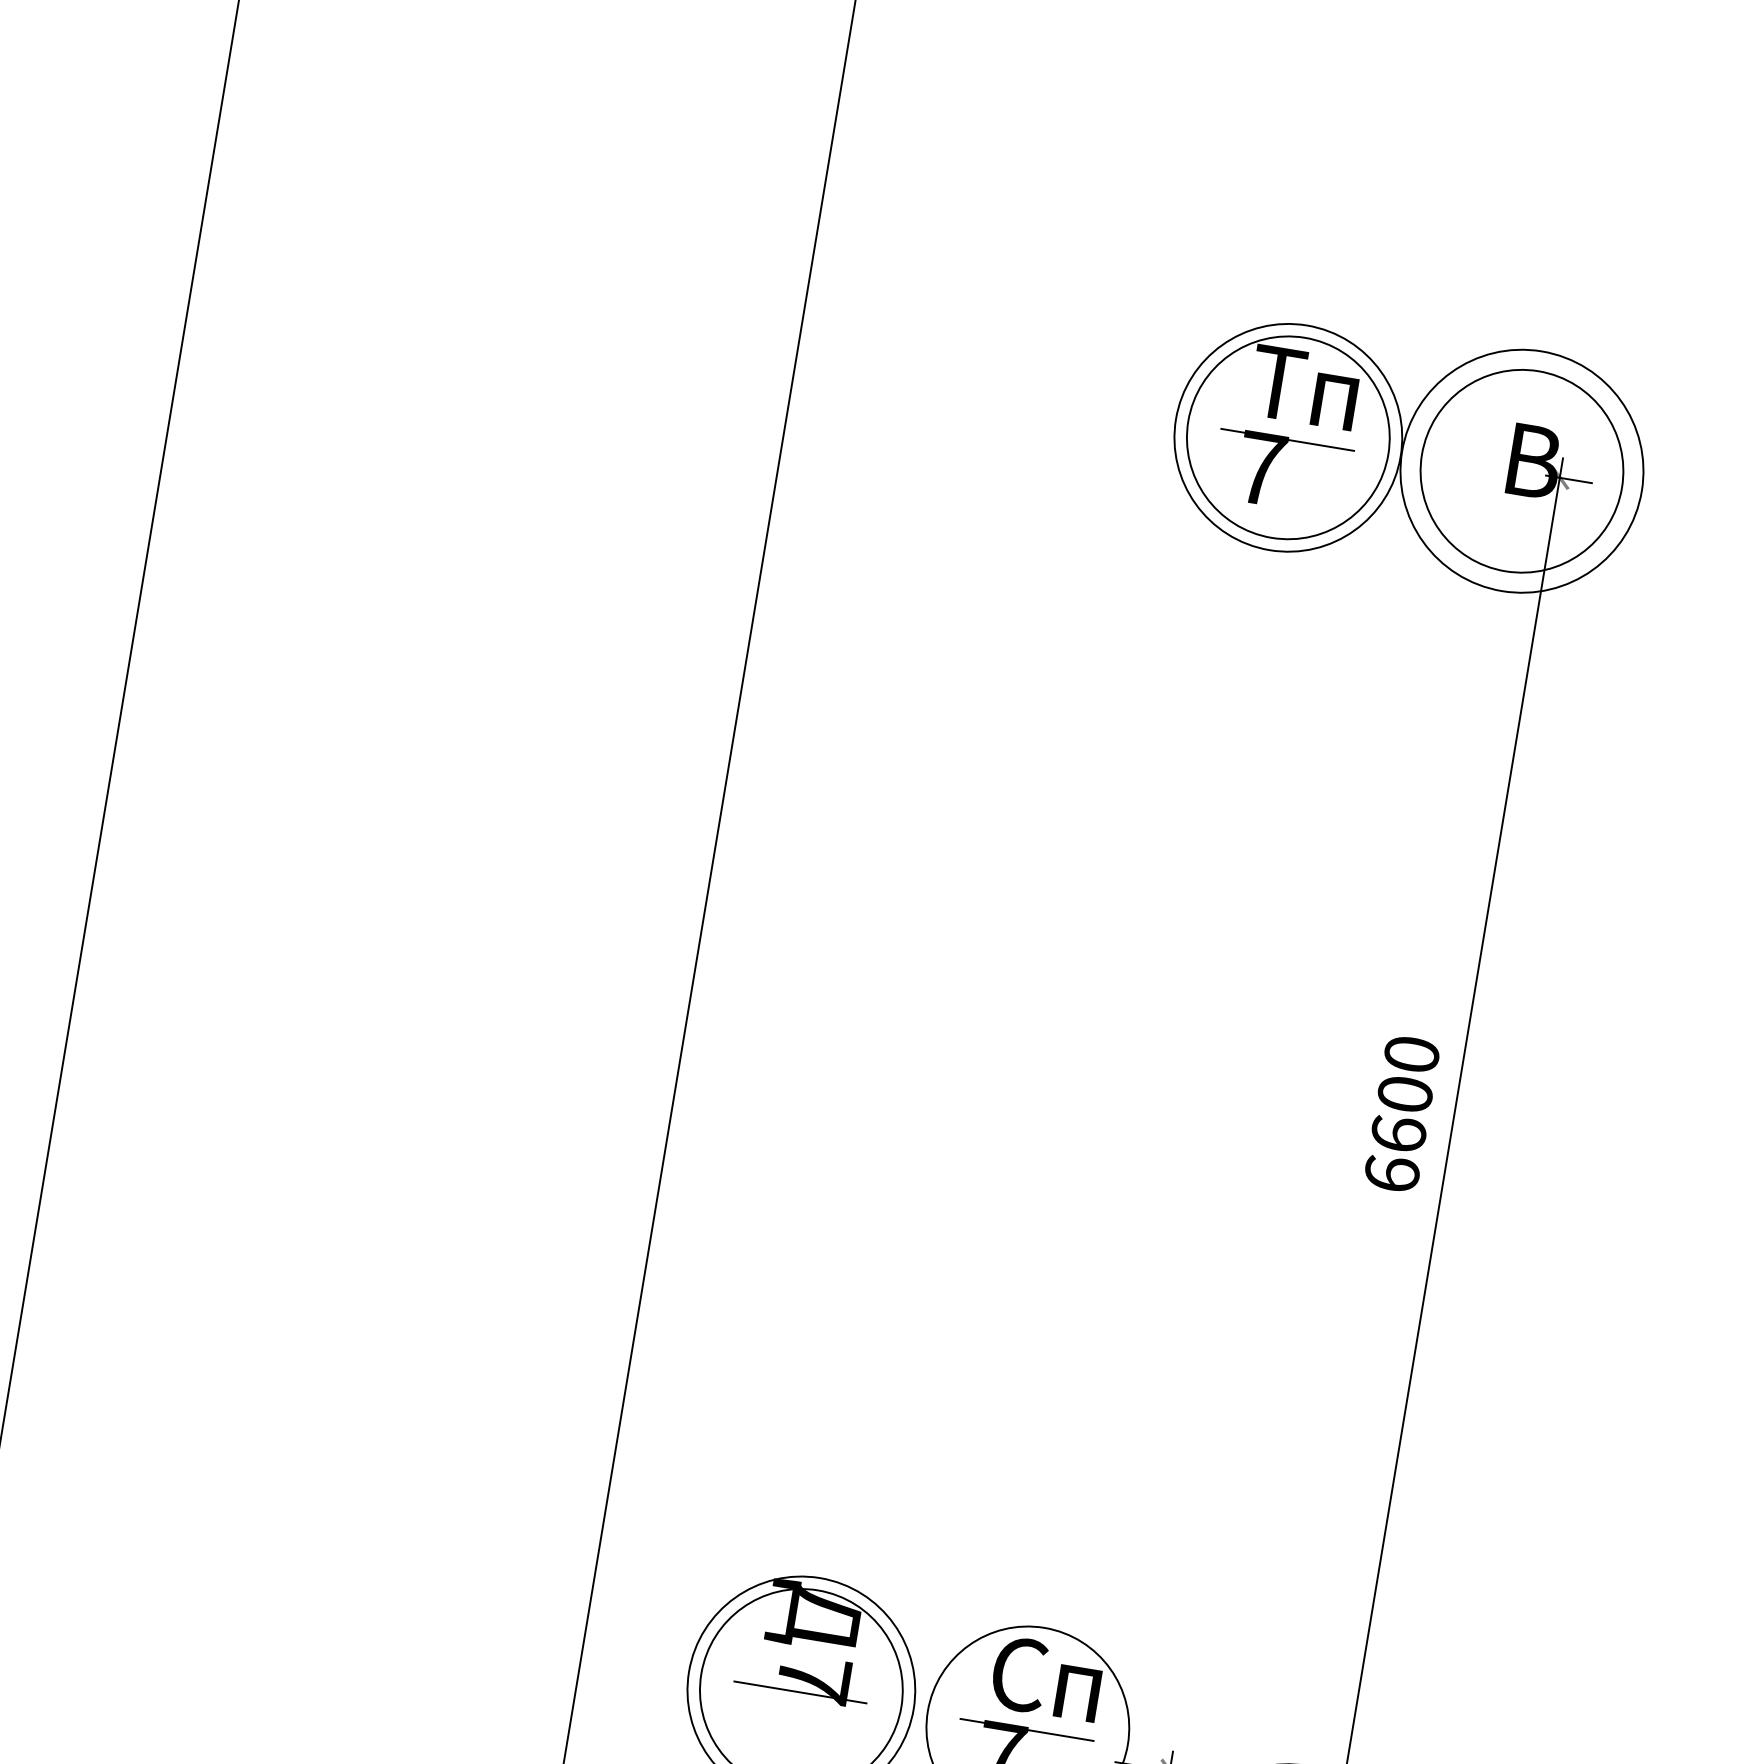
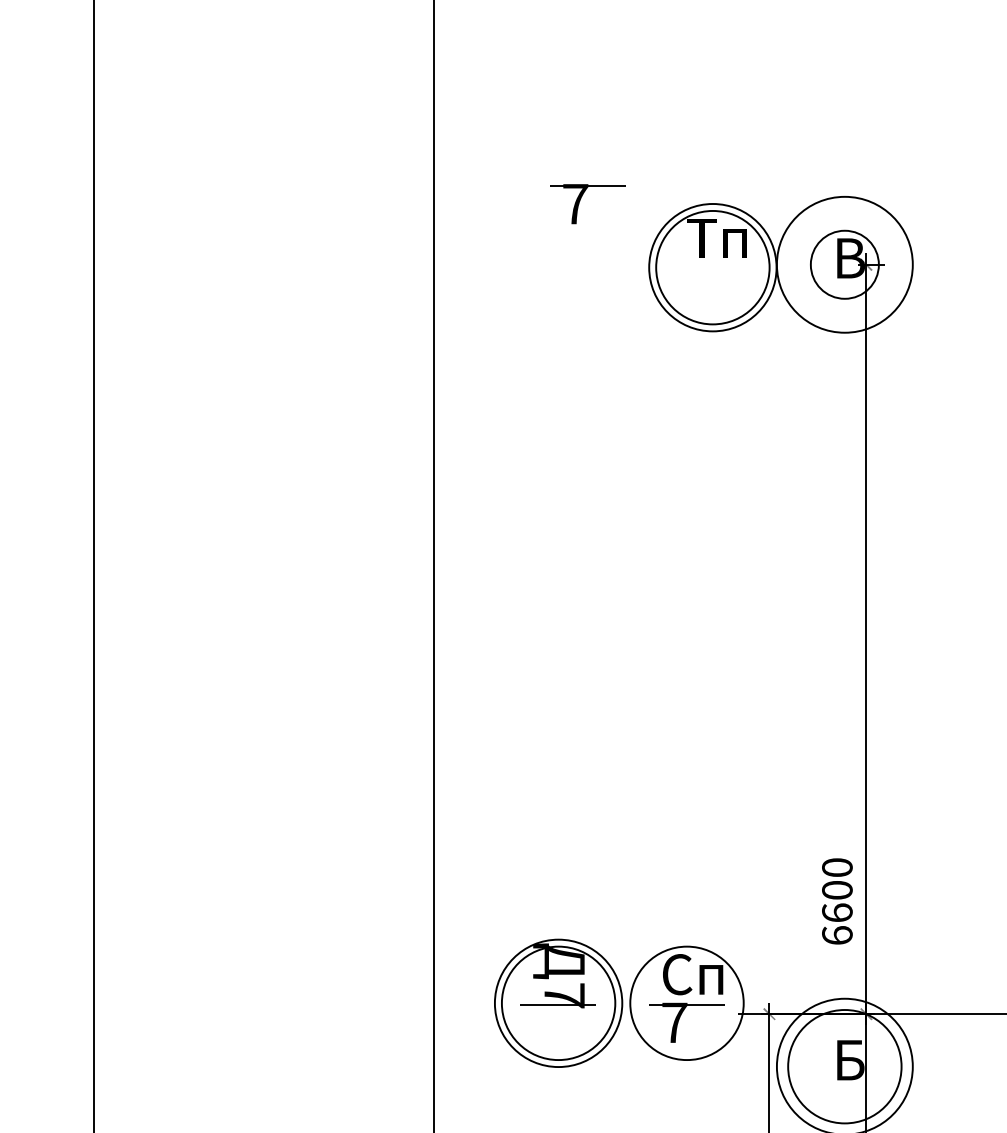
part: (1270, 465) -> (580, 201), moved
circle: (1521, 470) -> (844, 264), size x0.6
text: (1402, 1114) -> (837, 901), moved

